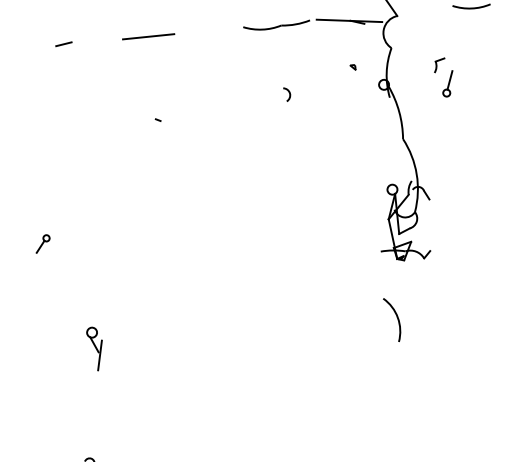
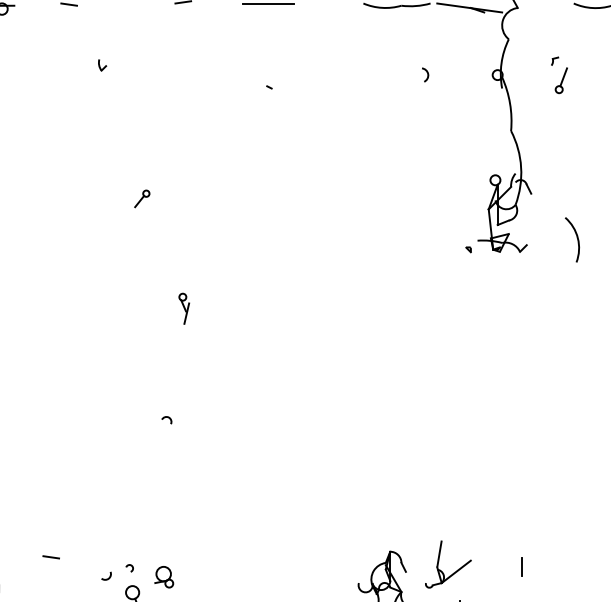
part: (439, 65) -> (554, 61), size x0.6
part: (352, 67) -> (468, 249), moved
arc: (289, 93) -> (427, 74), moved
arc: (396, 317) -> (576, 237), moved
part: (96, 348) -> (184, 308), size x0.7

